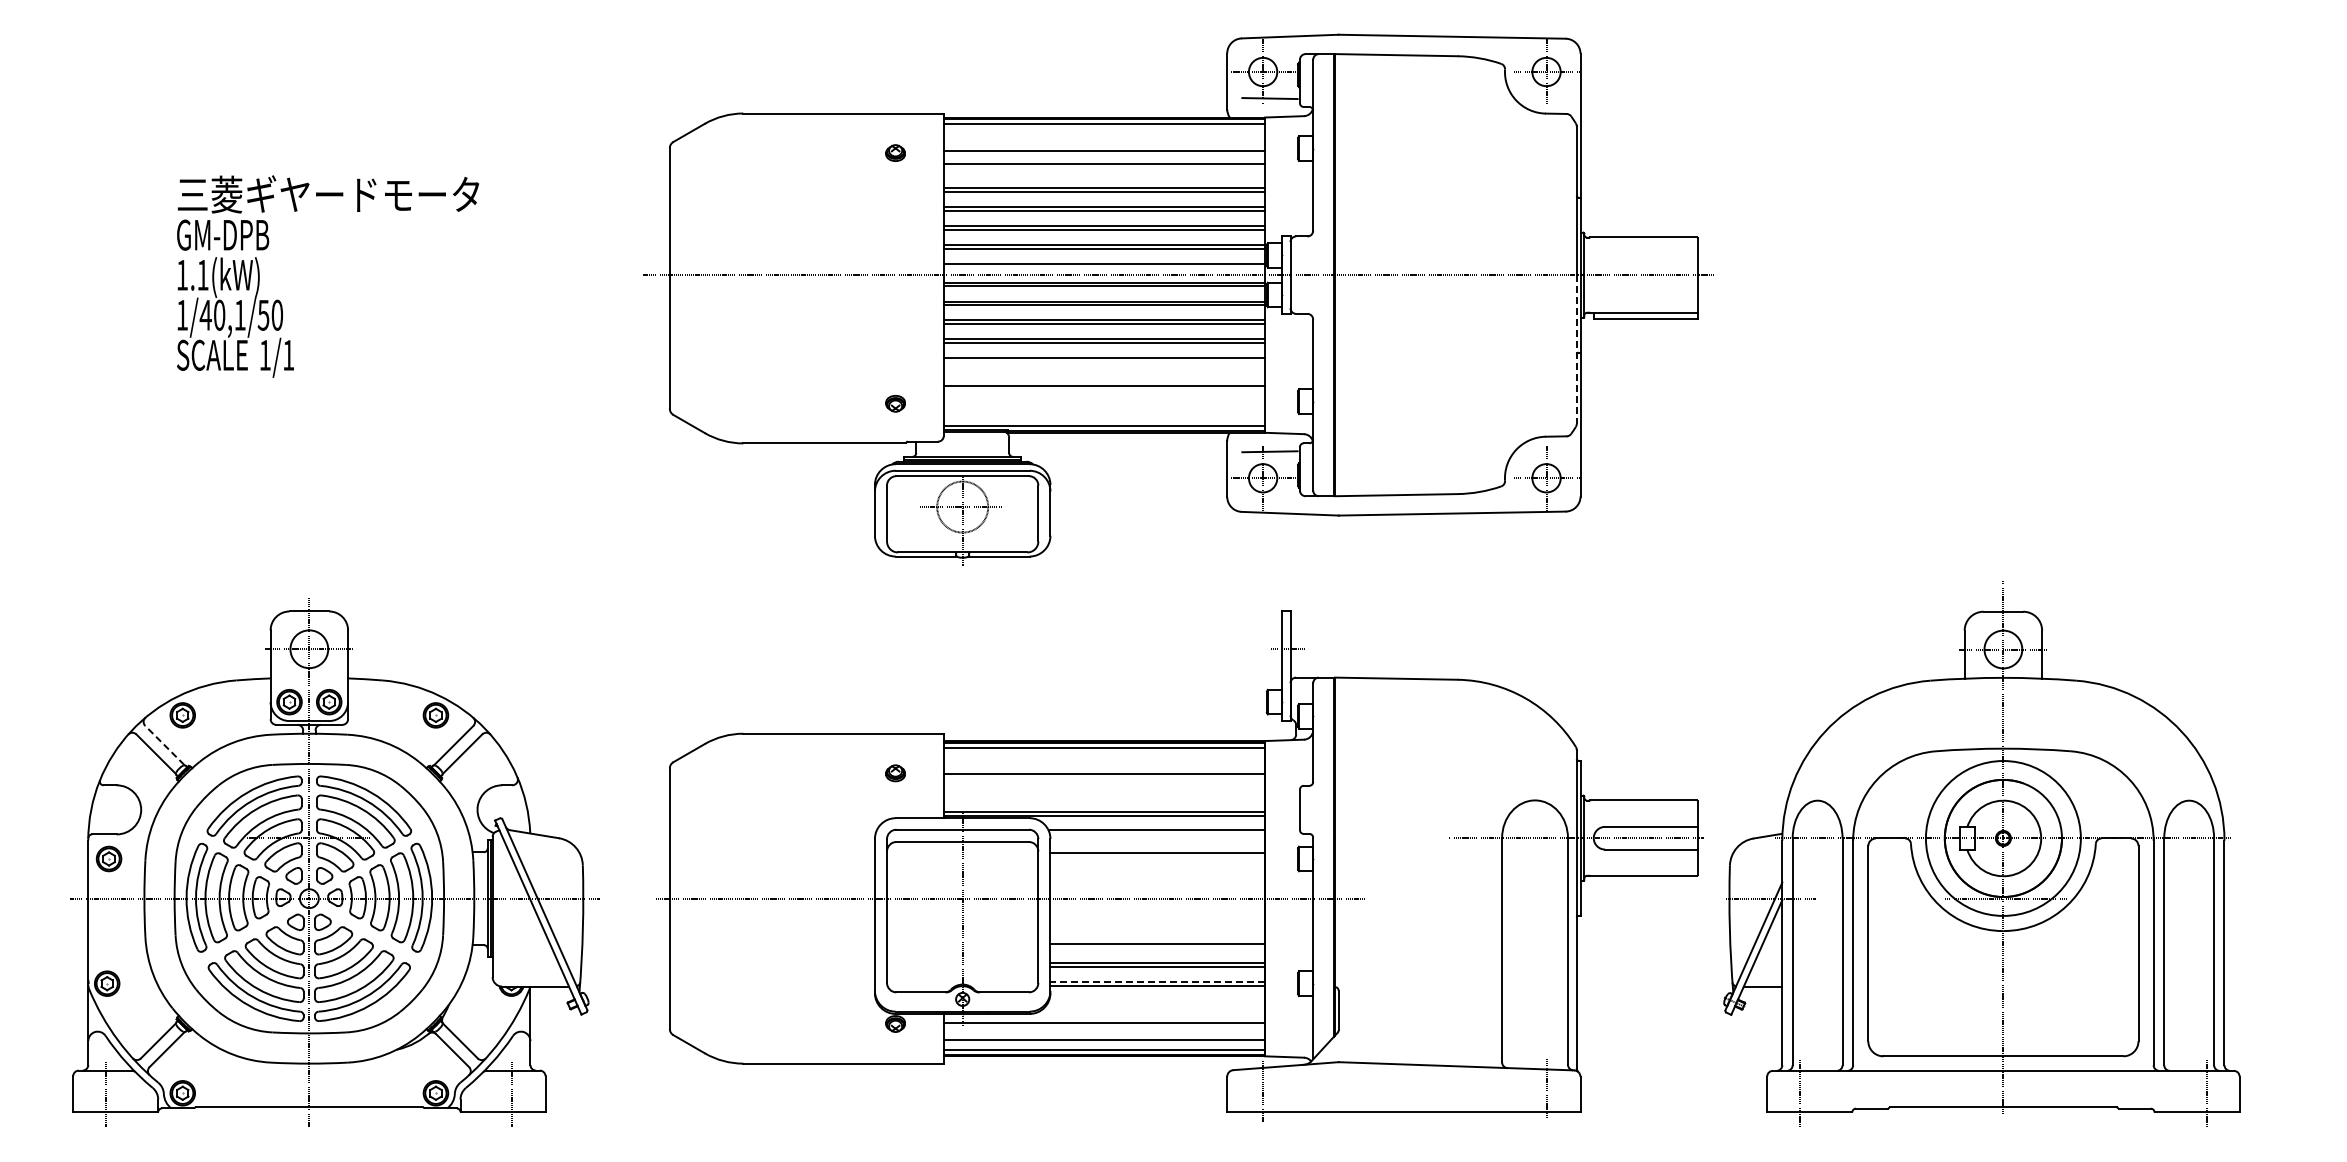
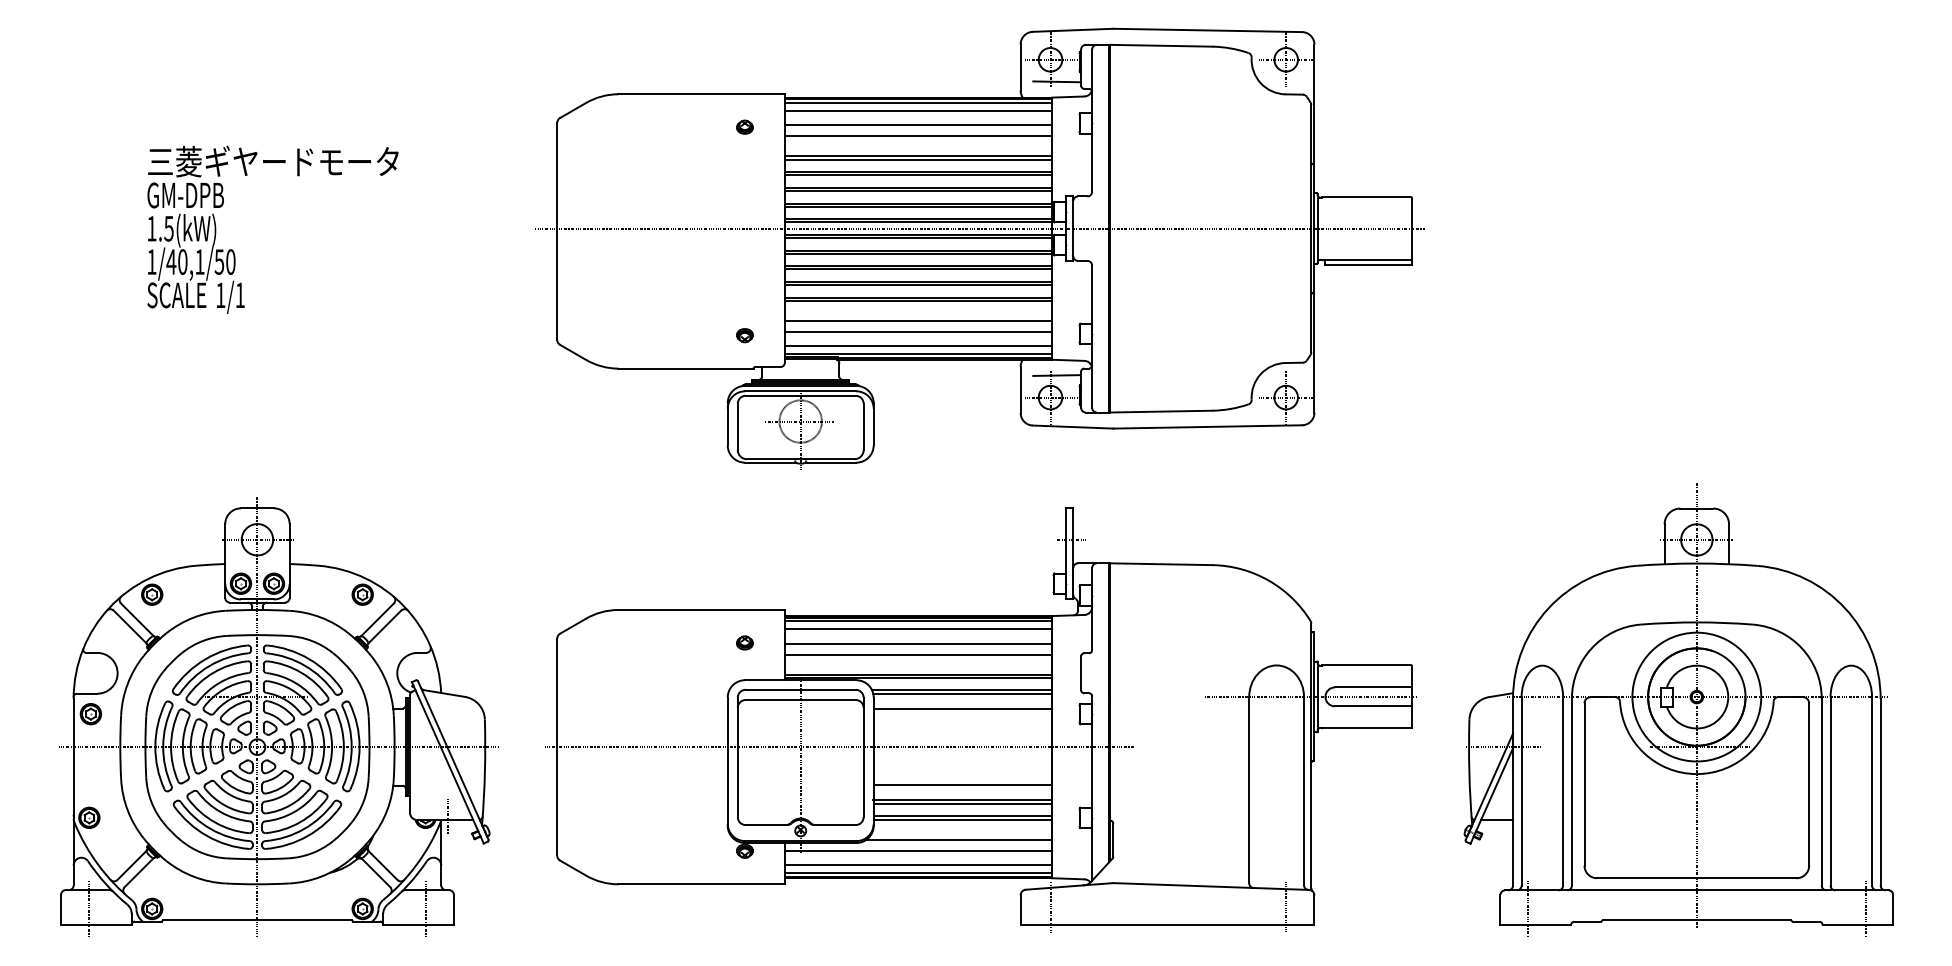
line: (1104, 133) -> (918, 110), added
line: (1104, 267) -> (918, 222), added
text: (202, 275) -> (168, 228), 1.1(kW) -> 1.5(kW)
line: (1576, 350) -> (1311, 291), dashed -> solid
line: (1104, 362) -> (918, 301), added
line: (1104, 399) -> (918, 332), added
line: (1104, 416) -> (918, 346), added
line: (164, 745) -> (137, 619), dashed -> solid
line: (1104, 756) -> (918, 628), added
line: (1104, 787) -> (918, 654), added
line: (1157, 834) -> (962, 693), added
part: (1981, 853) -> (1678, 709), moved
line: (537, 980) -> (447, 815), added
line: (1157, 981) -> (962, 816), dashed -> solid
line: (1153, 1009) -> (959, 839), added

